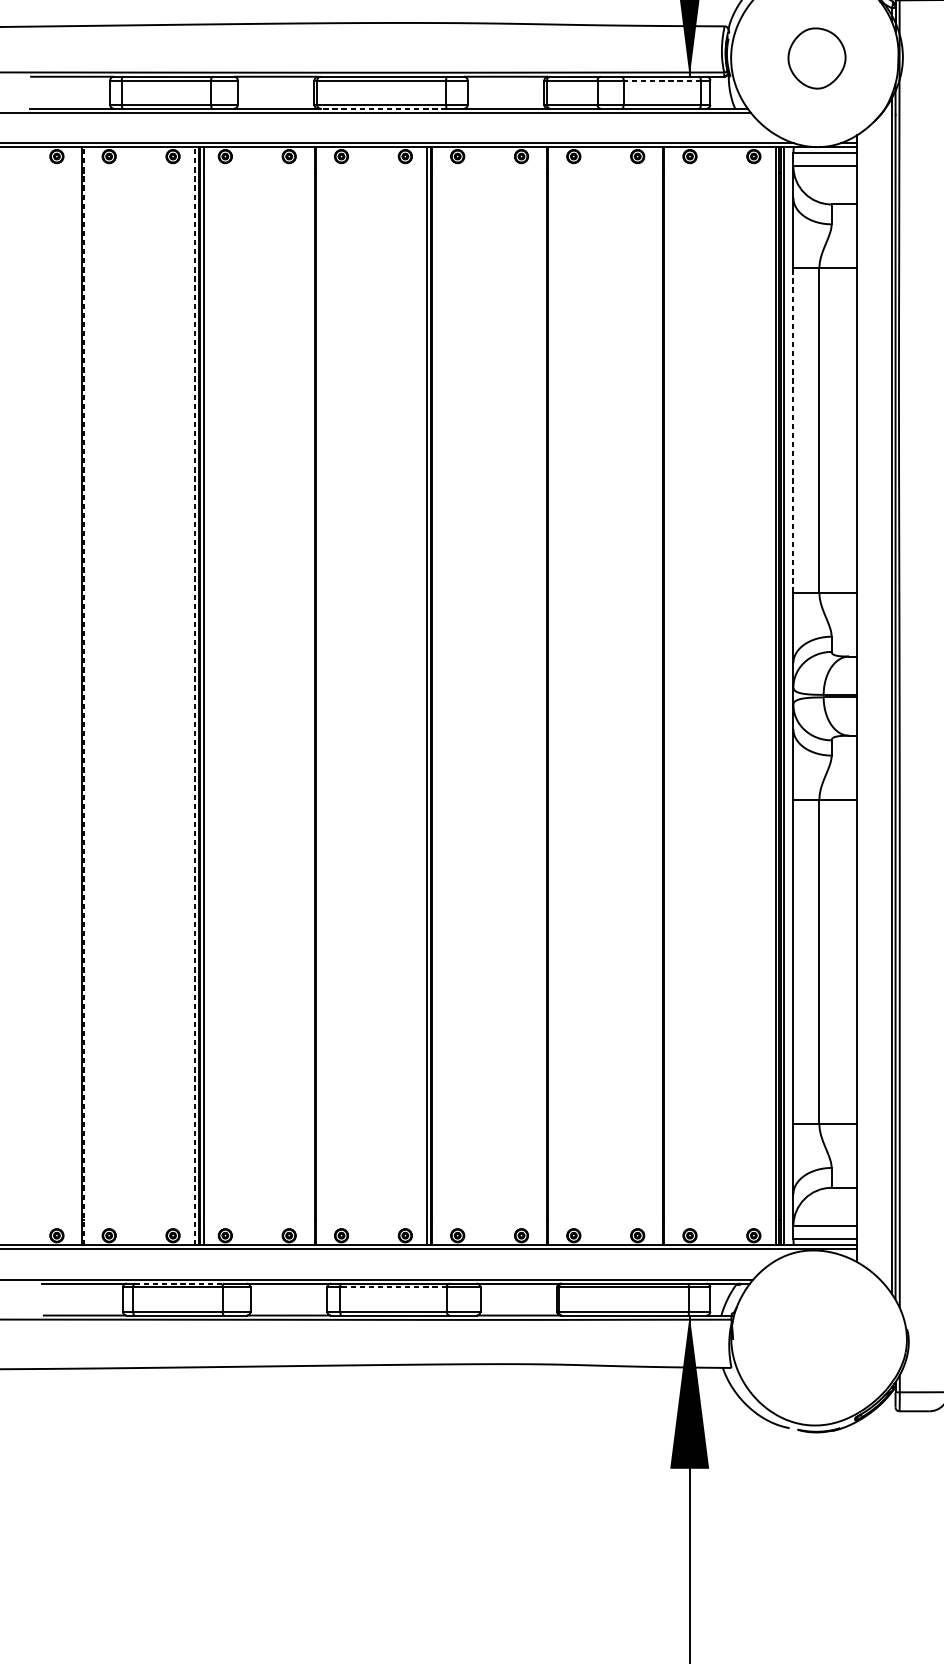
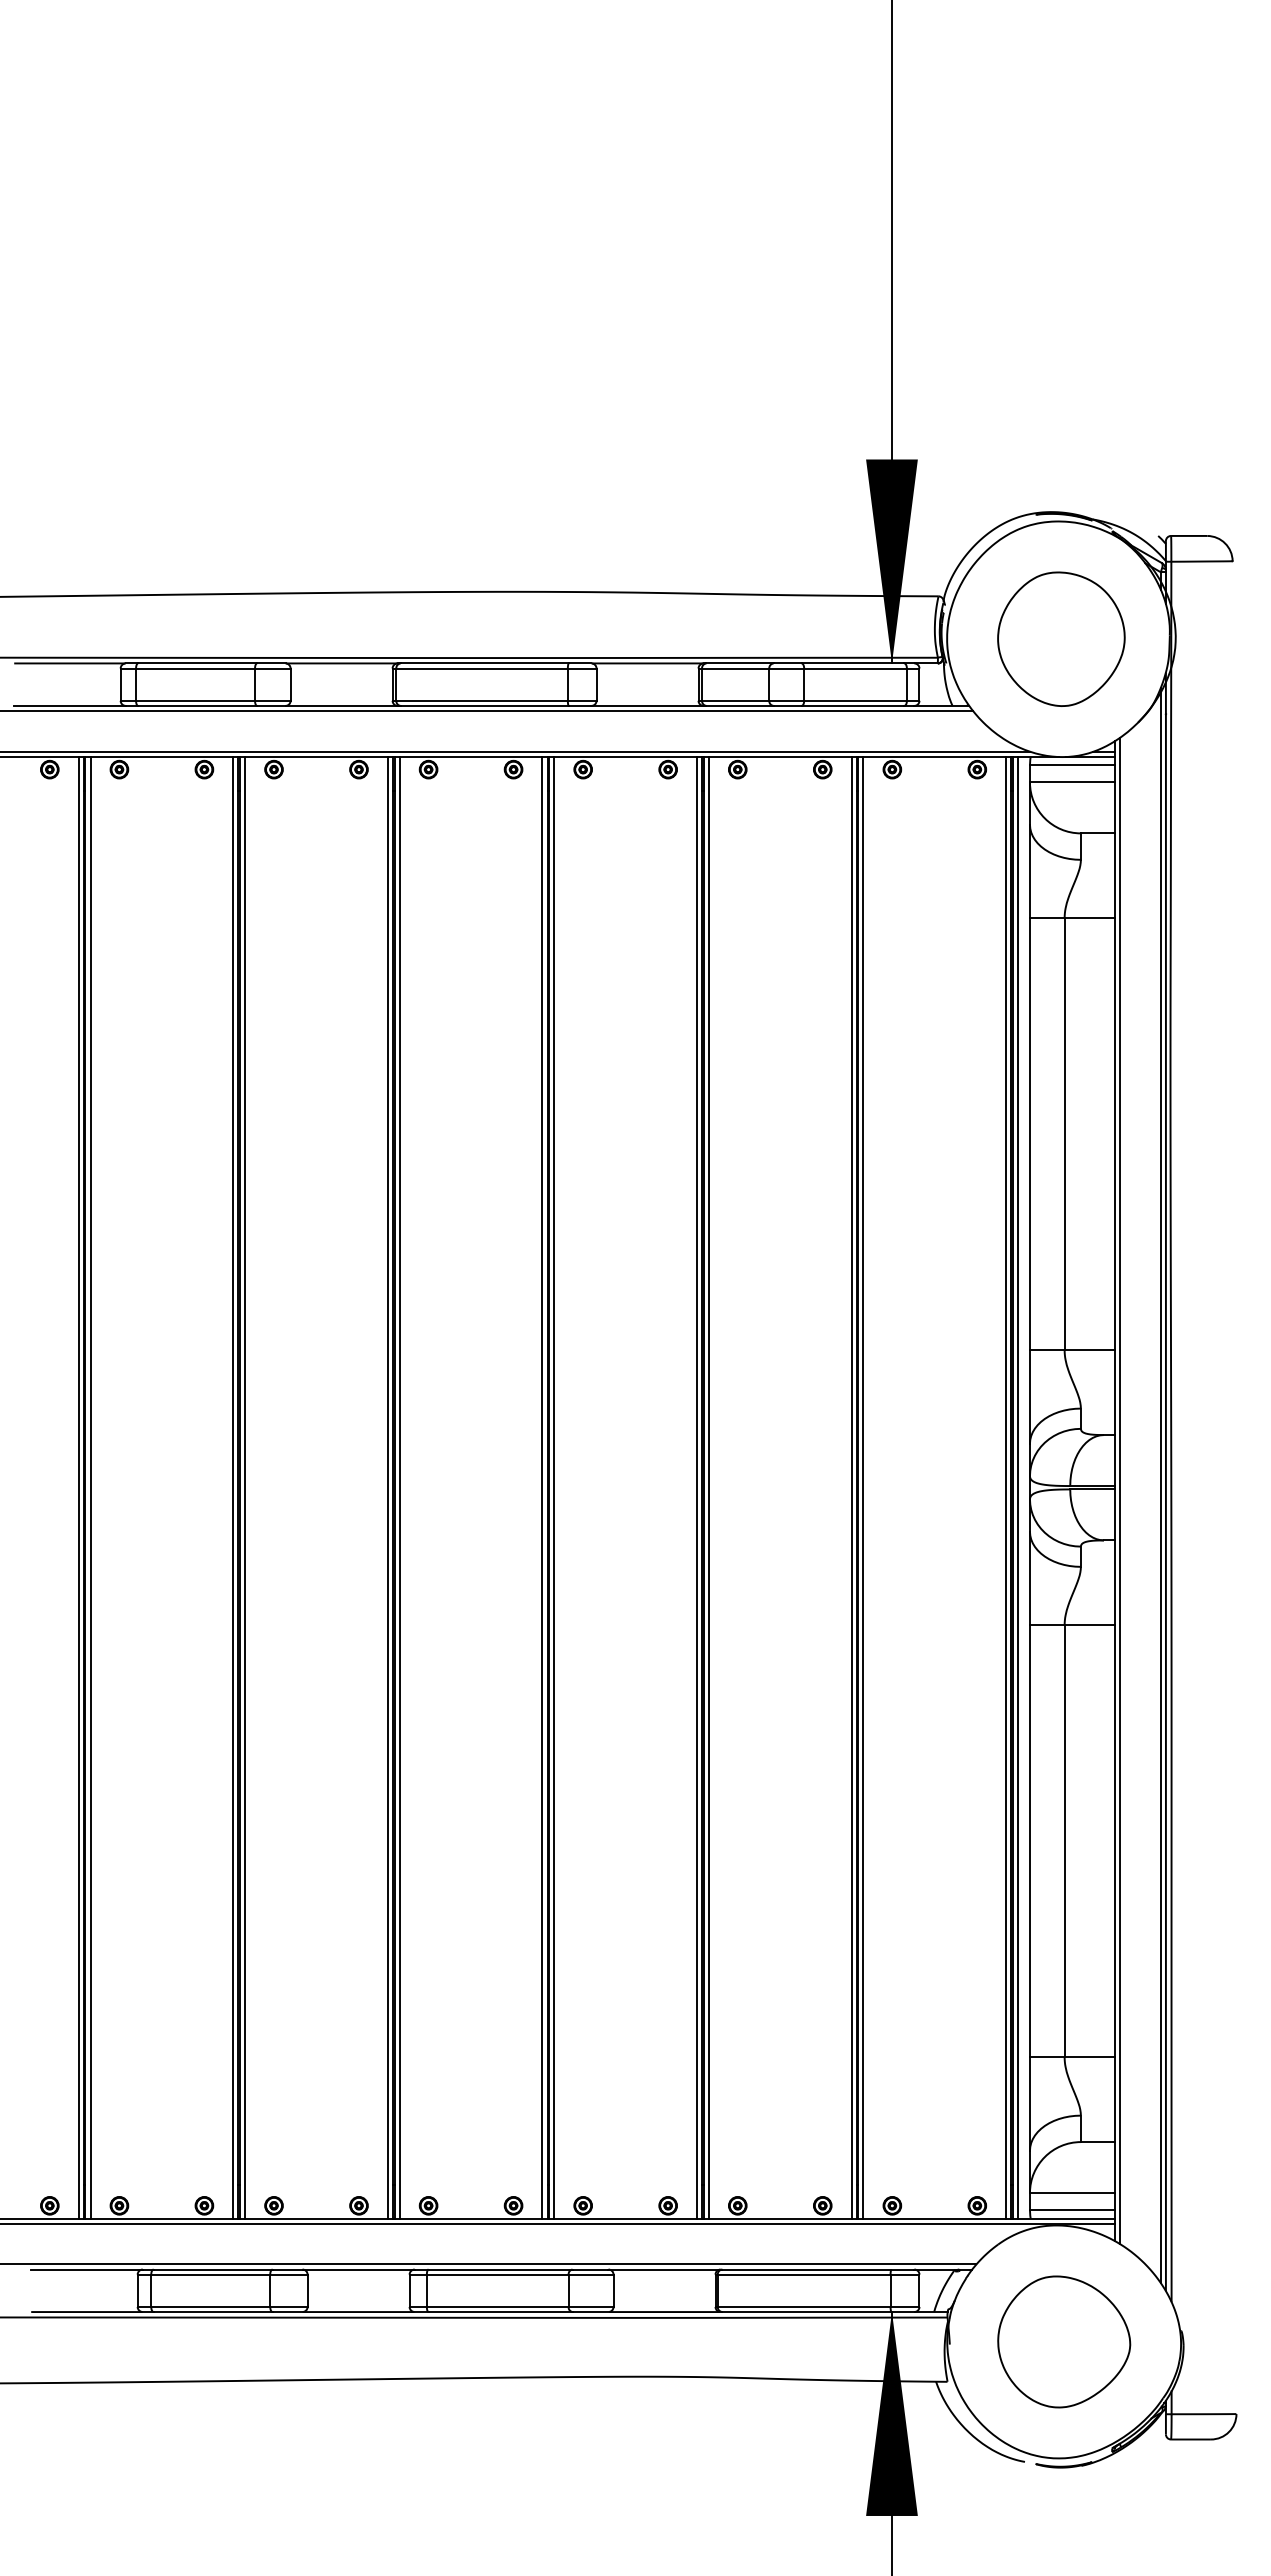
part: (817, 58) -> (1061, 638), size x1.67
line: (662, 80) -> (855, 668), dashed -> solid
line: (383, 108) -> (484, 705), dashed -> solid
line: (793, 430) -> (1029, 1134), dashed -> solid
line: (78, 695) -> (78, 1487), added
line: (83, 695) -> (85, 1487), dashed -> solid
line: (87, 695) -> (90, 1487), added
line: (194, 695) -> (233, 1487), dashed -> solid
line: (310, 695) -> (387, 1487), added
line: (319, 695) -> (399, 1487), added
line: (436, 695) -> (554, 1487), added
line: (543, 695) -> (697, 1487), added
line: (551, 695) -> (708, 1487), added
line: (659, 695) -> (851, 1487), added
line: (668, 695) -> (863, 1487), added
line: (861, 698) -> (1120, 1490), added
line: (179, 1283) -> (213, 2269), dashed -> solid
line: (393, 1287) -> (497, 2274), dashed -> solid
part: (819, 1337) -> (1064, 2341), added

